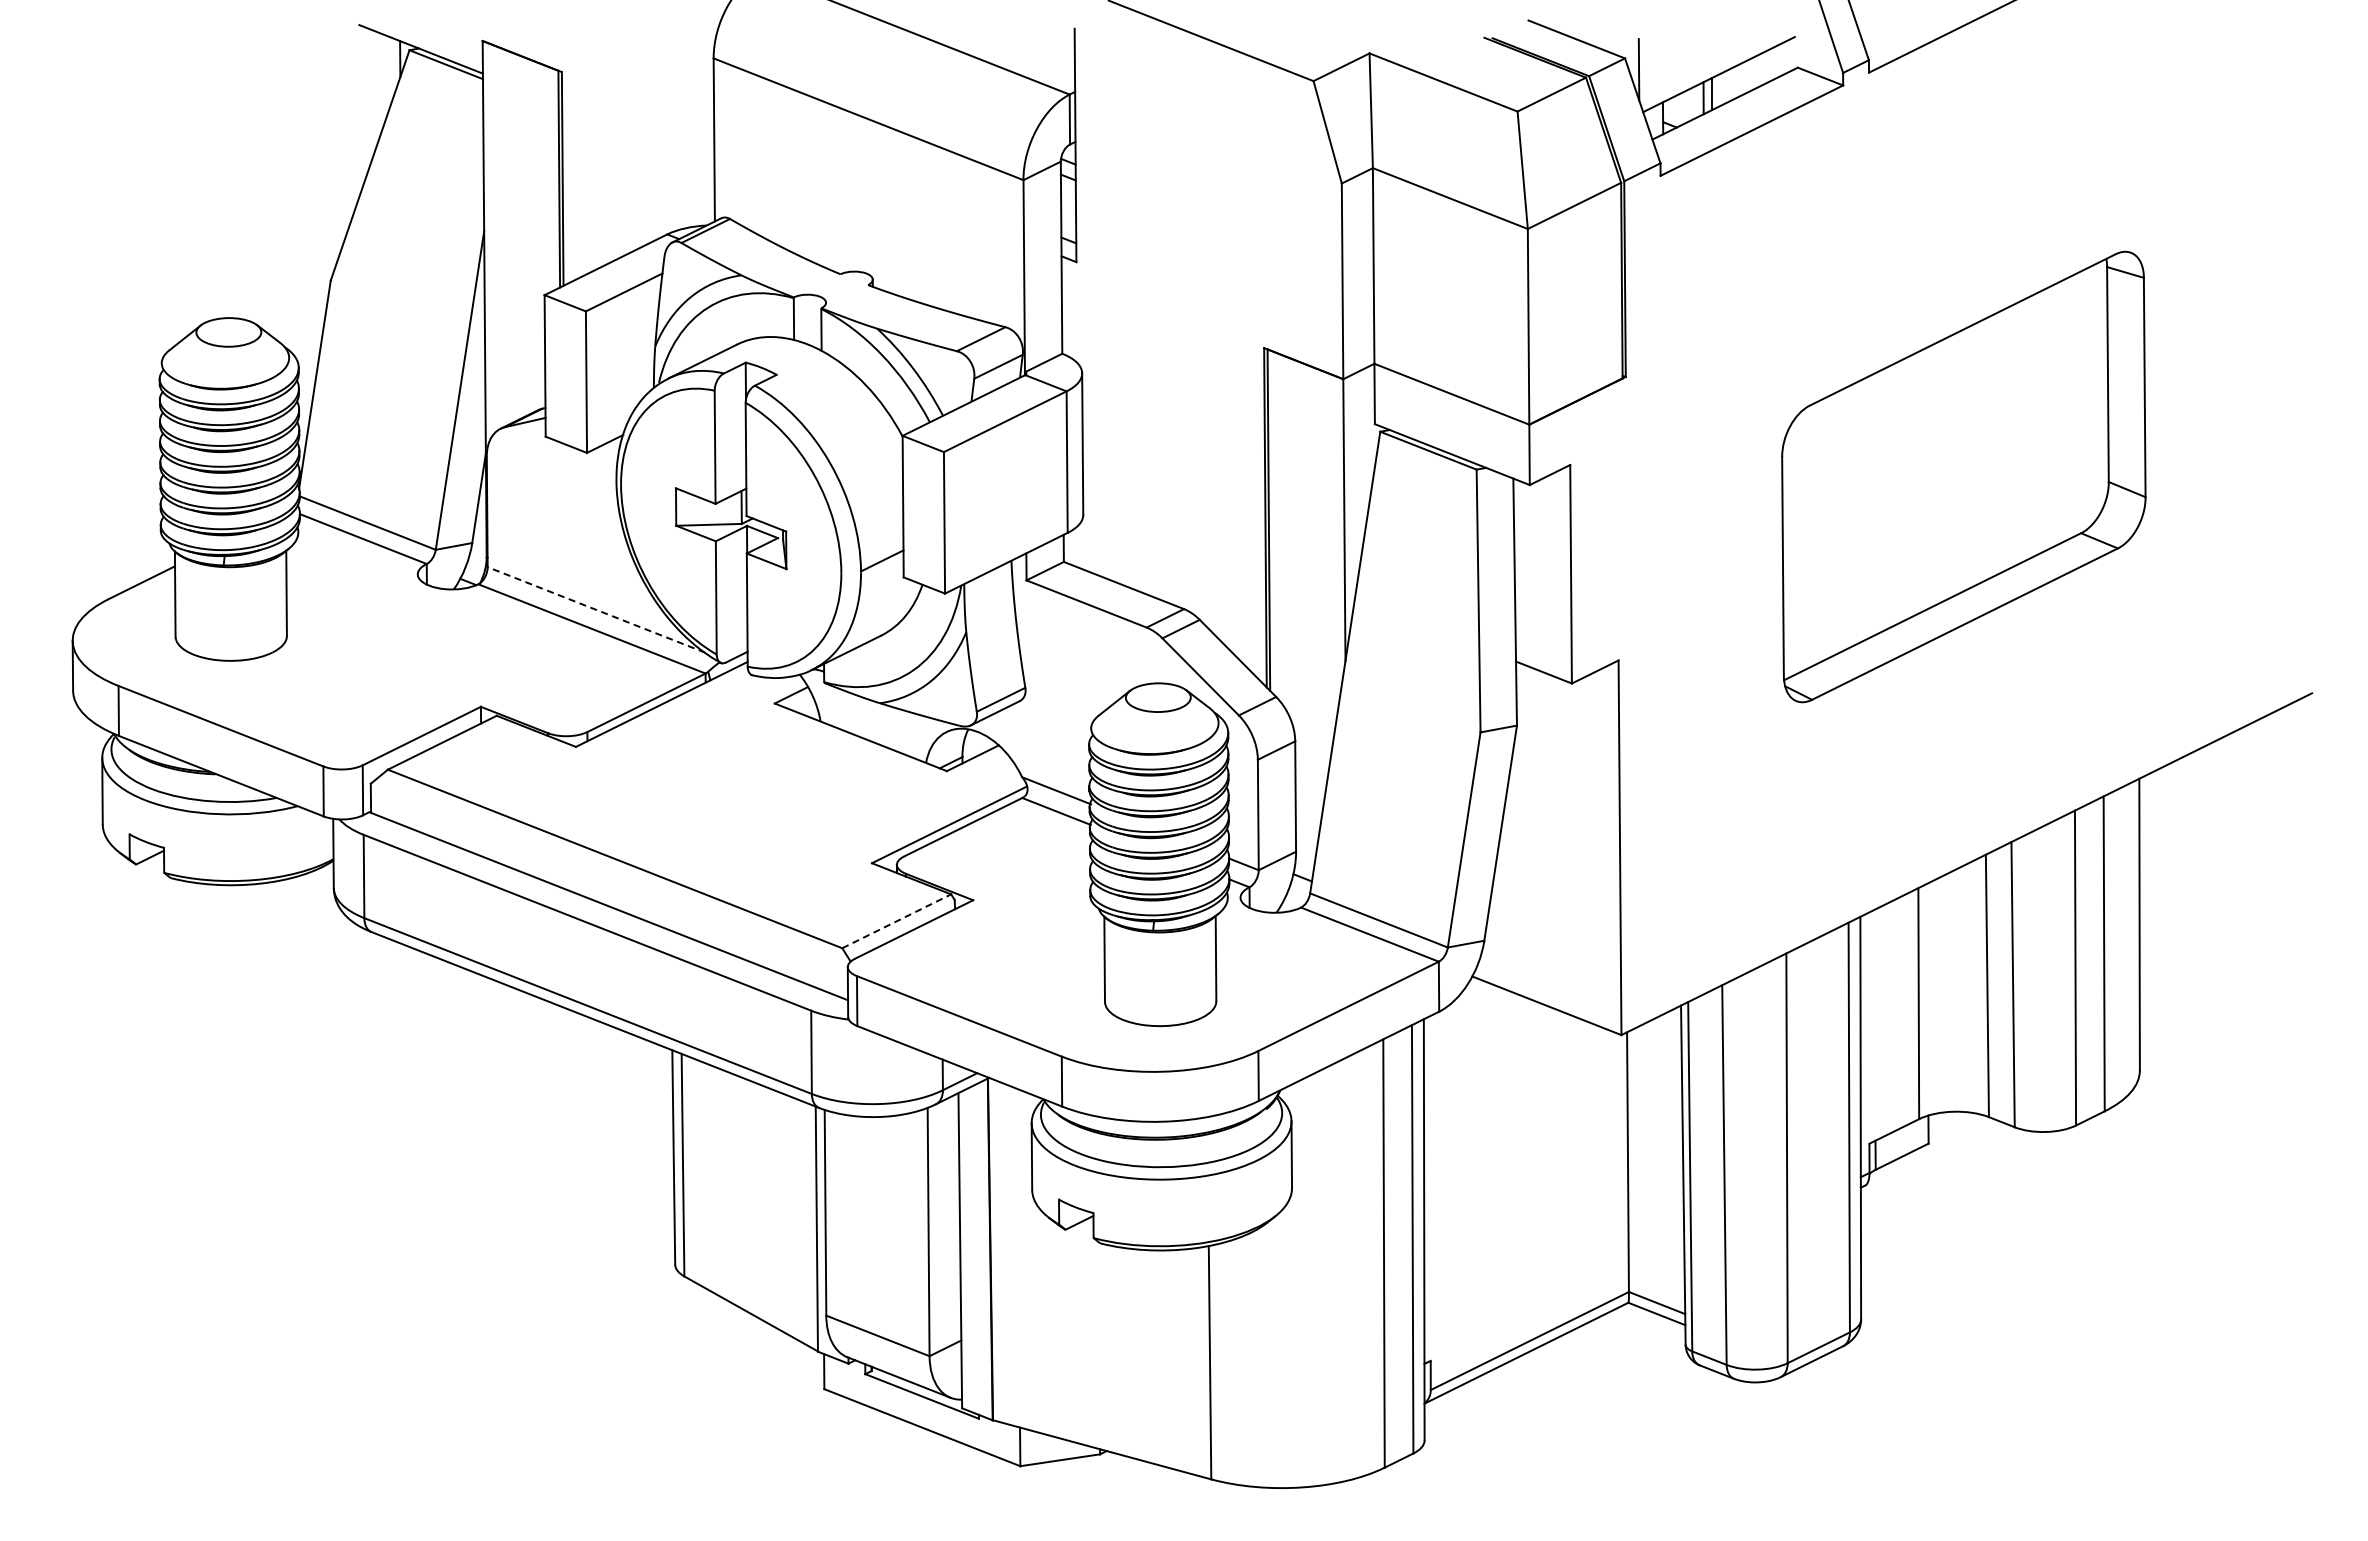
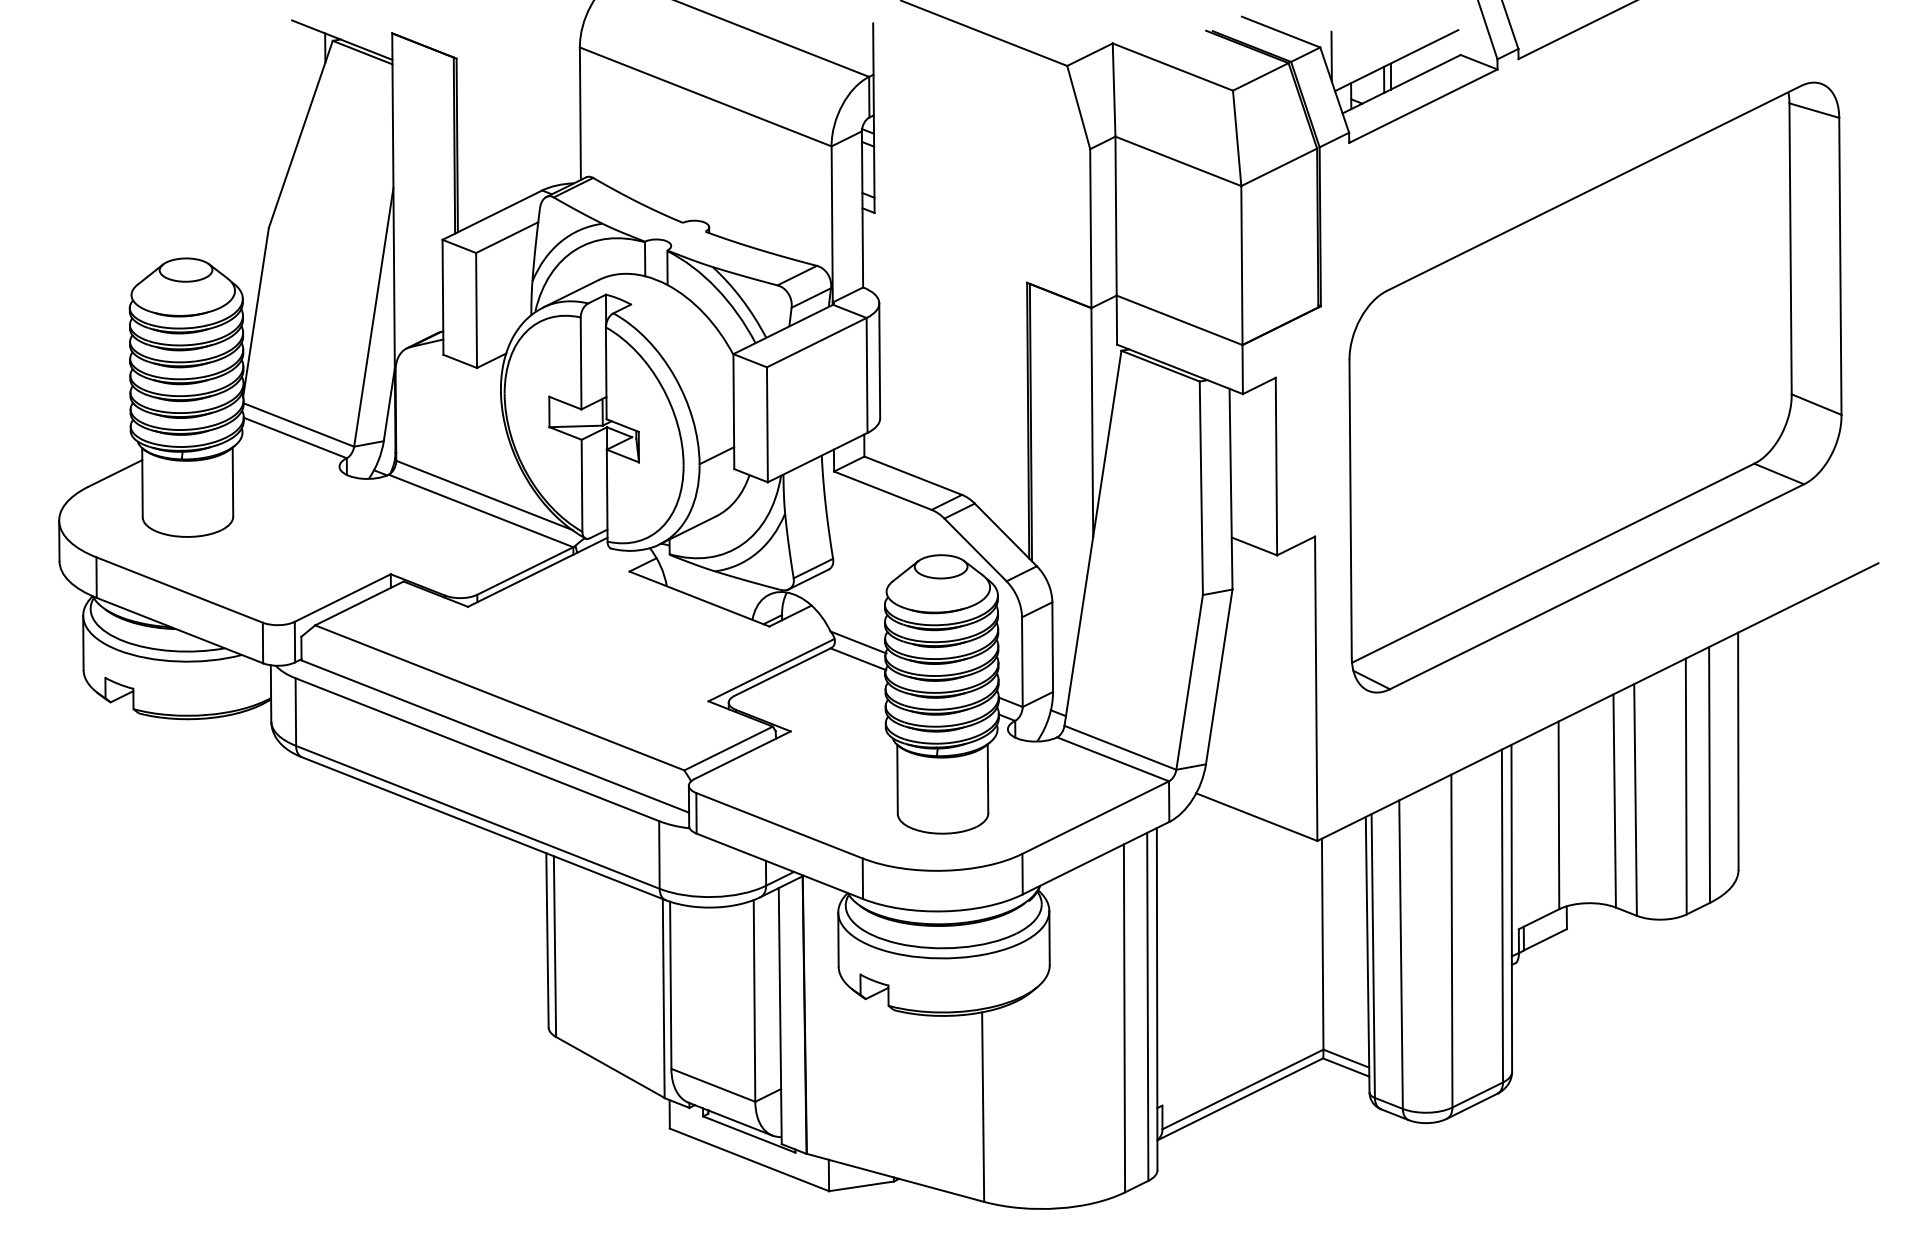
part: (1963, 476) -> (1595, 387), size x1.67
line: (596, 609) -> (484, 495), dashed -> solid
line: (896, 921) -> (728, 748), dashed -> solid

